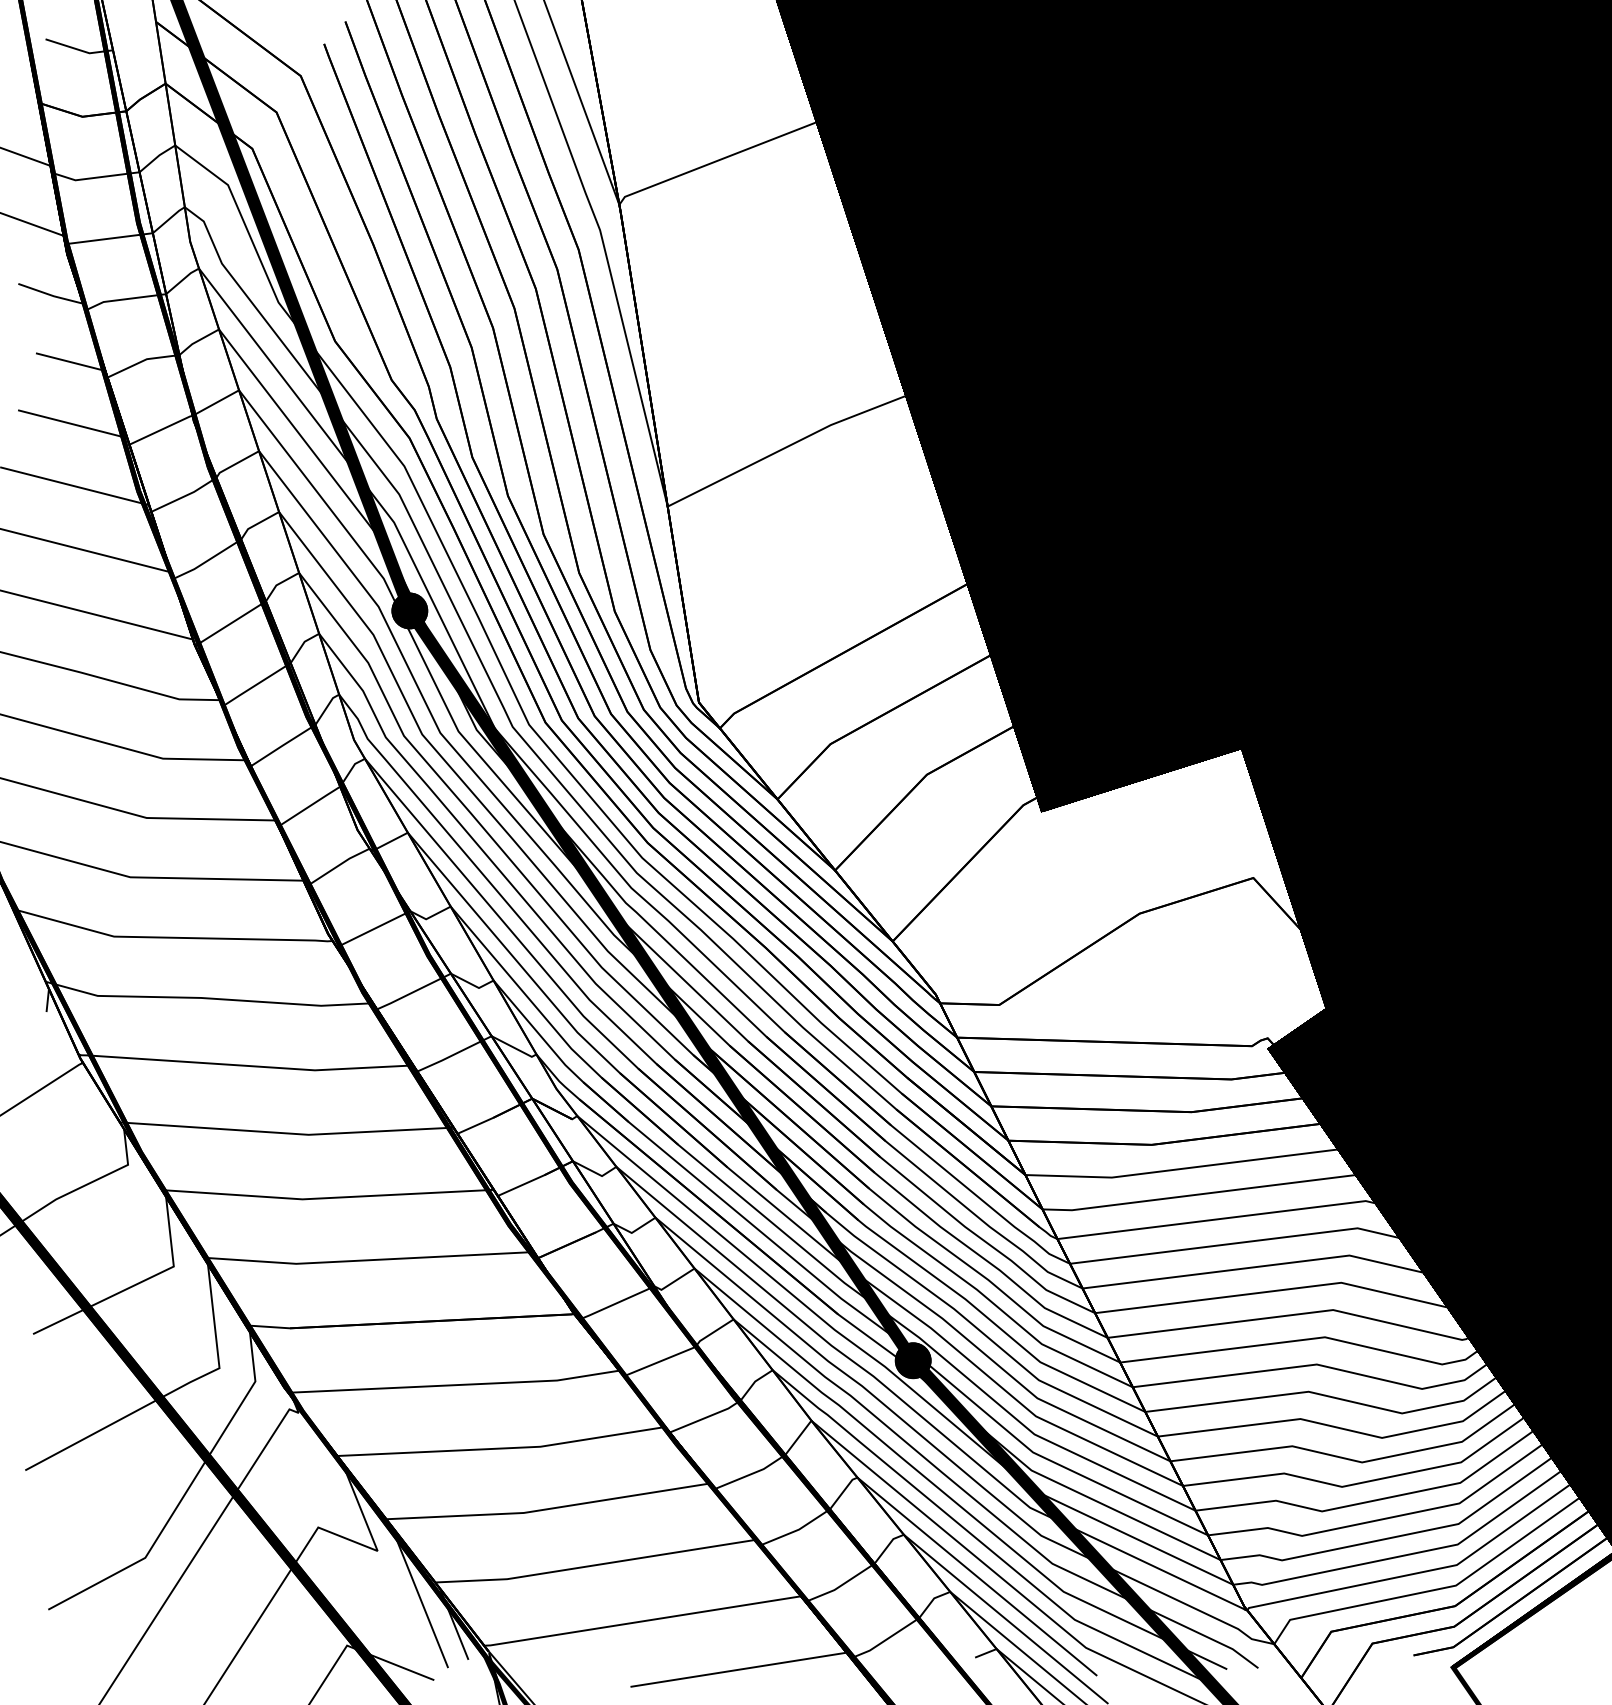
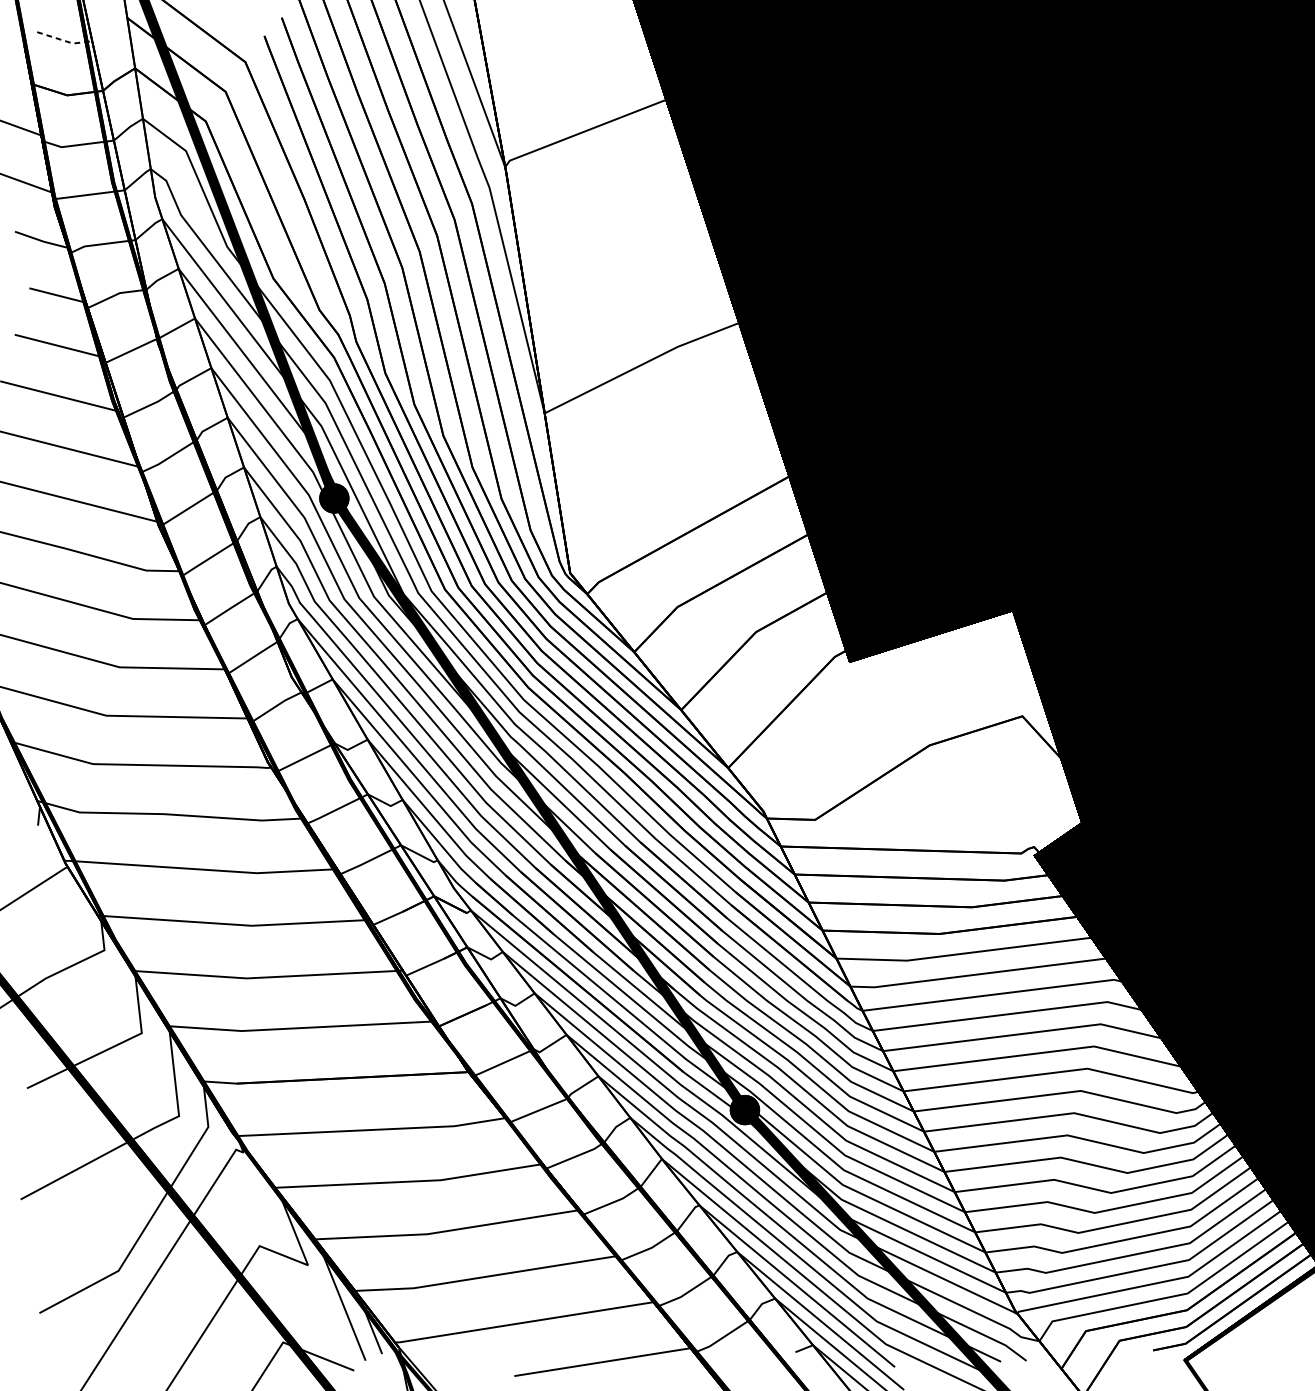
line: (79, 50) -> (64, 41), solid -> dashed

